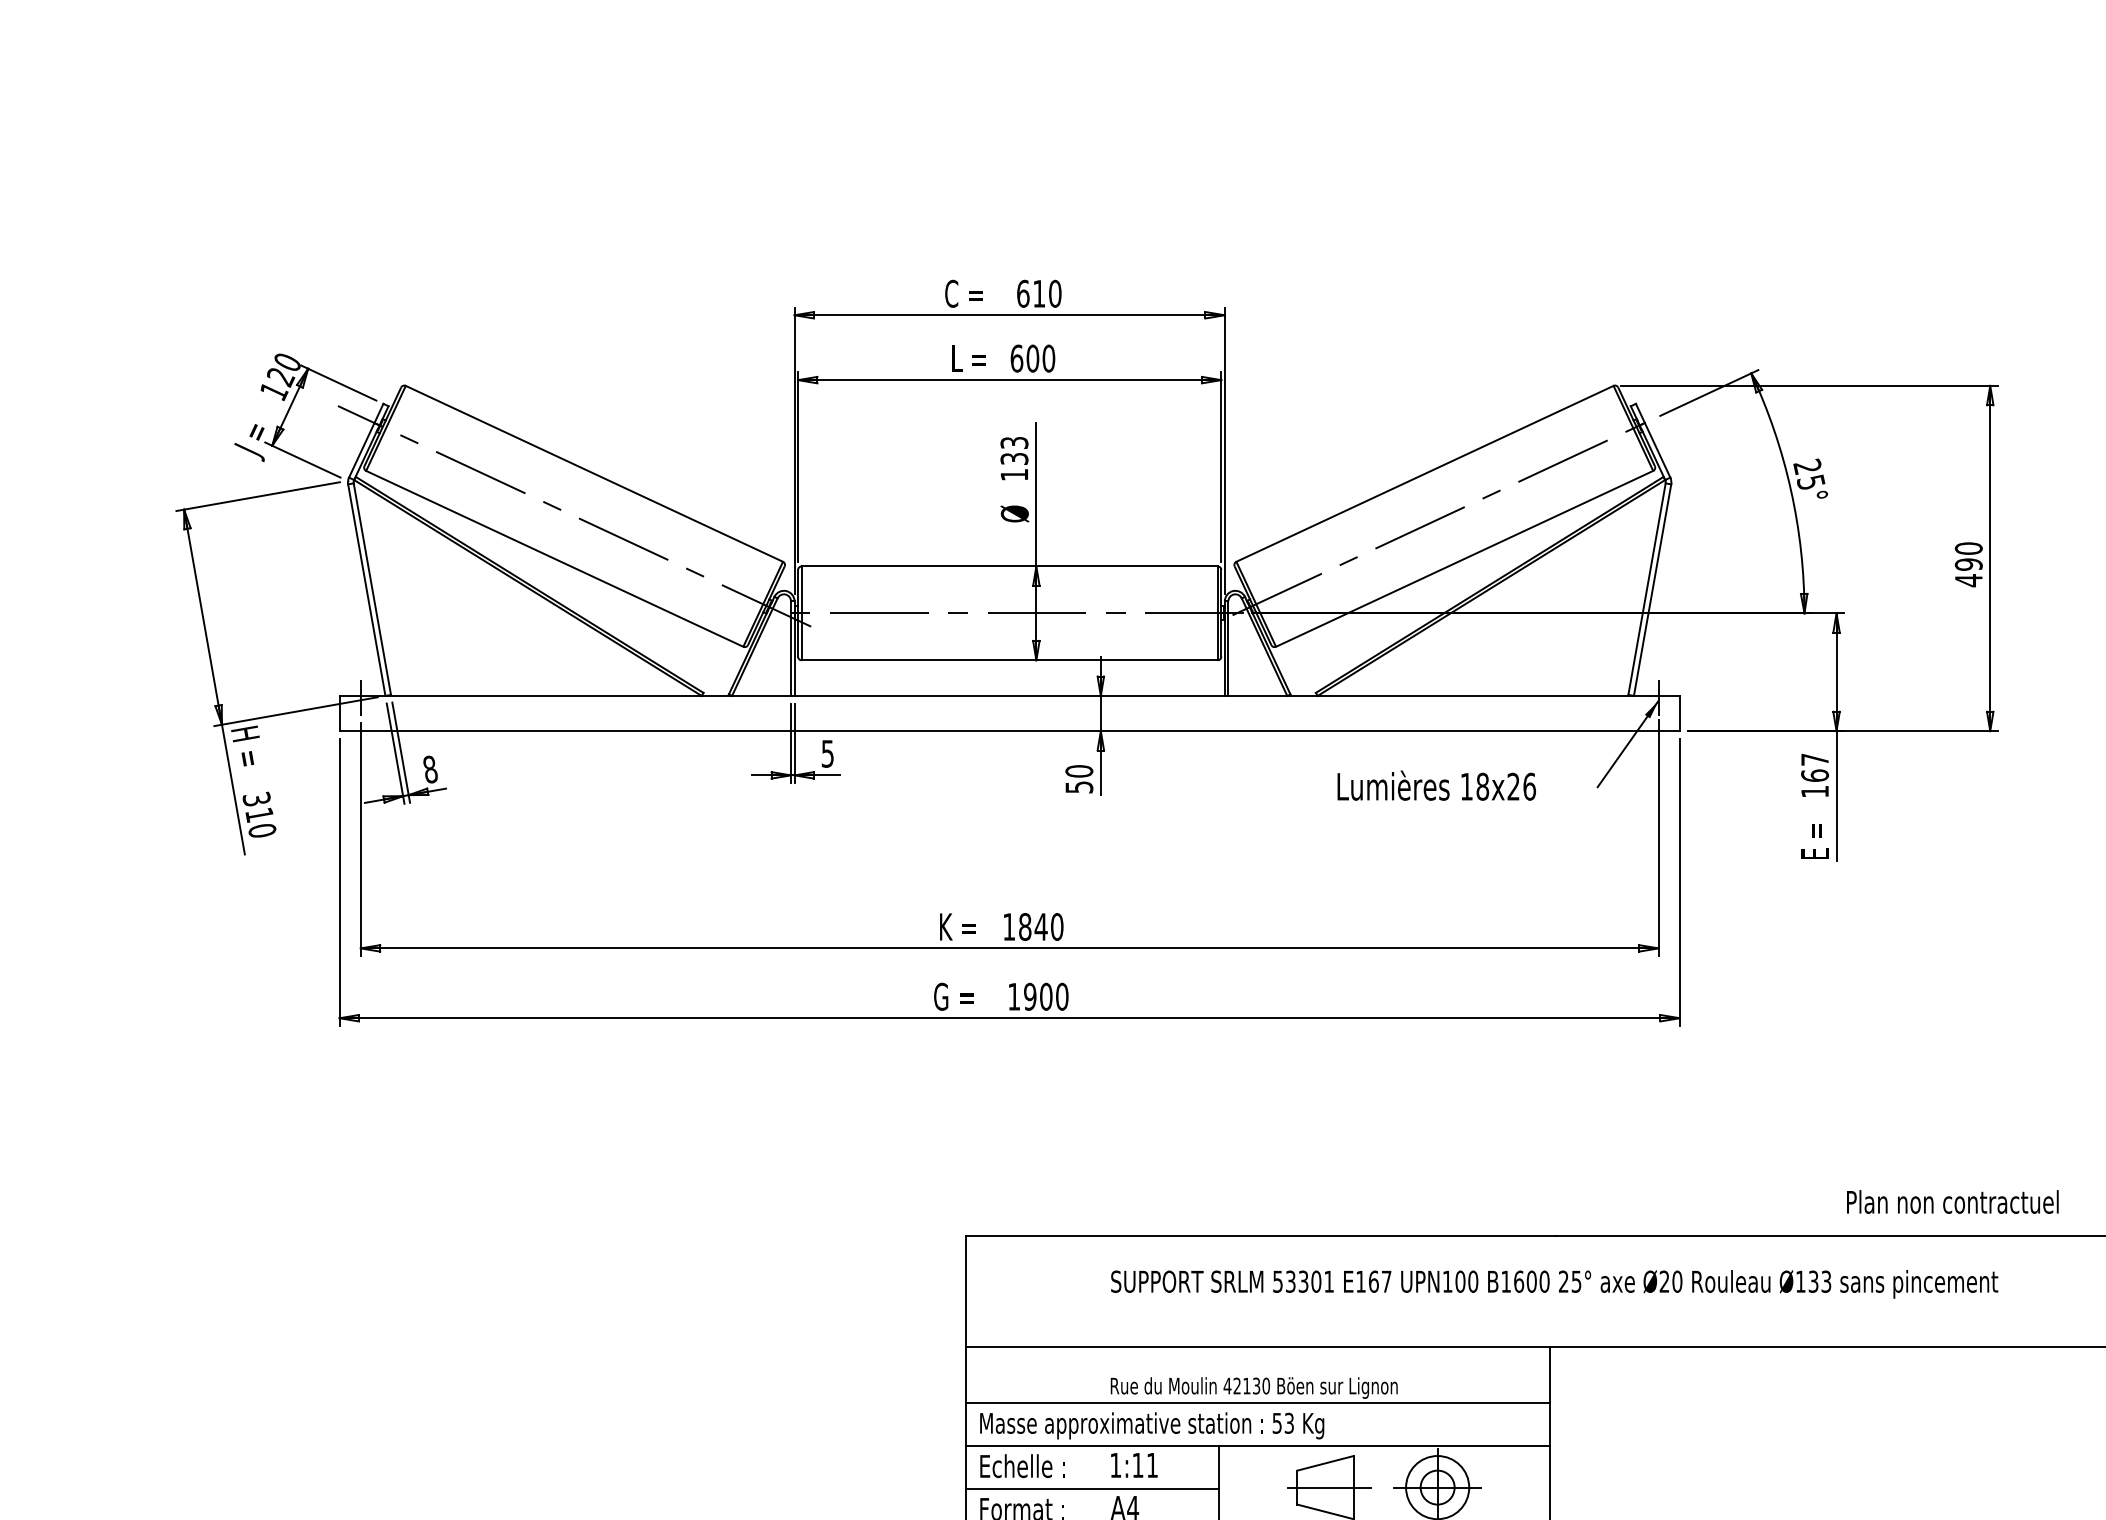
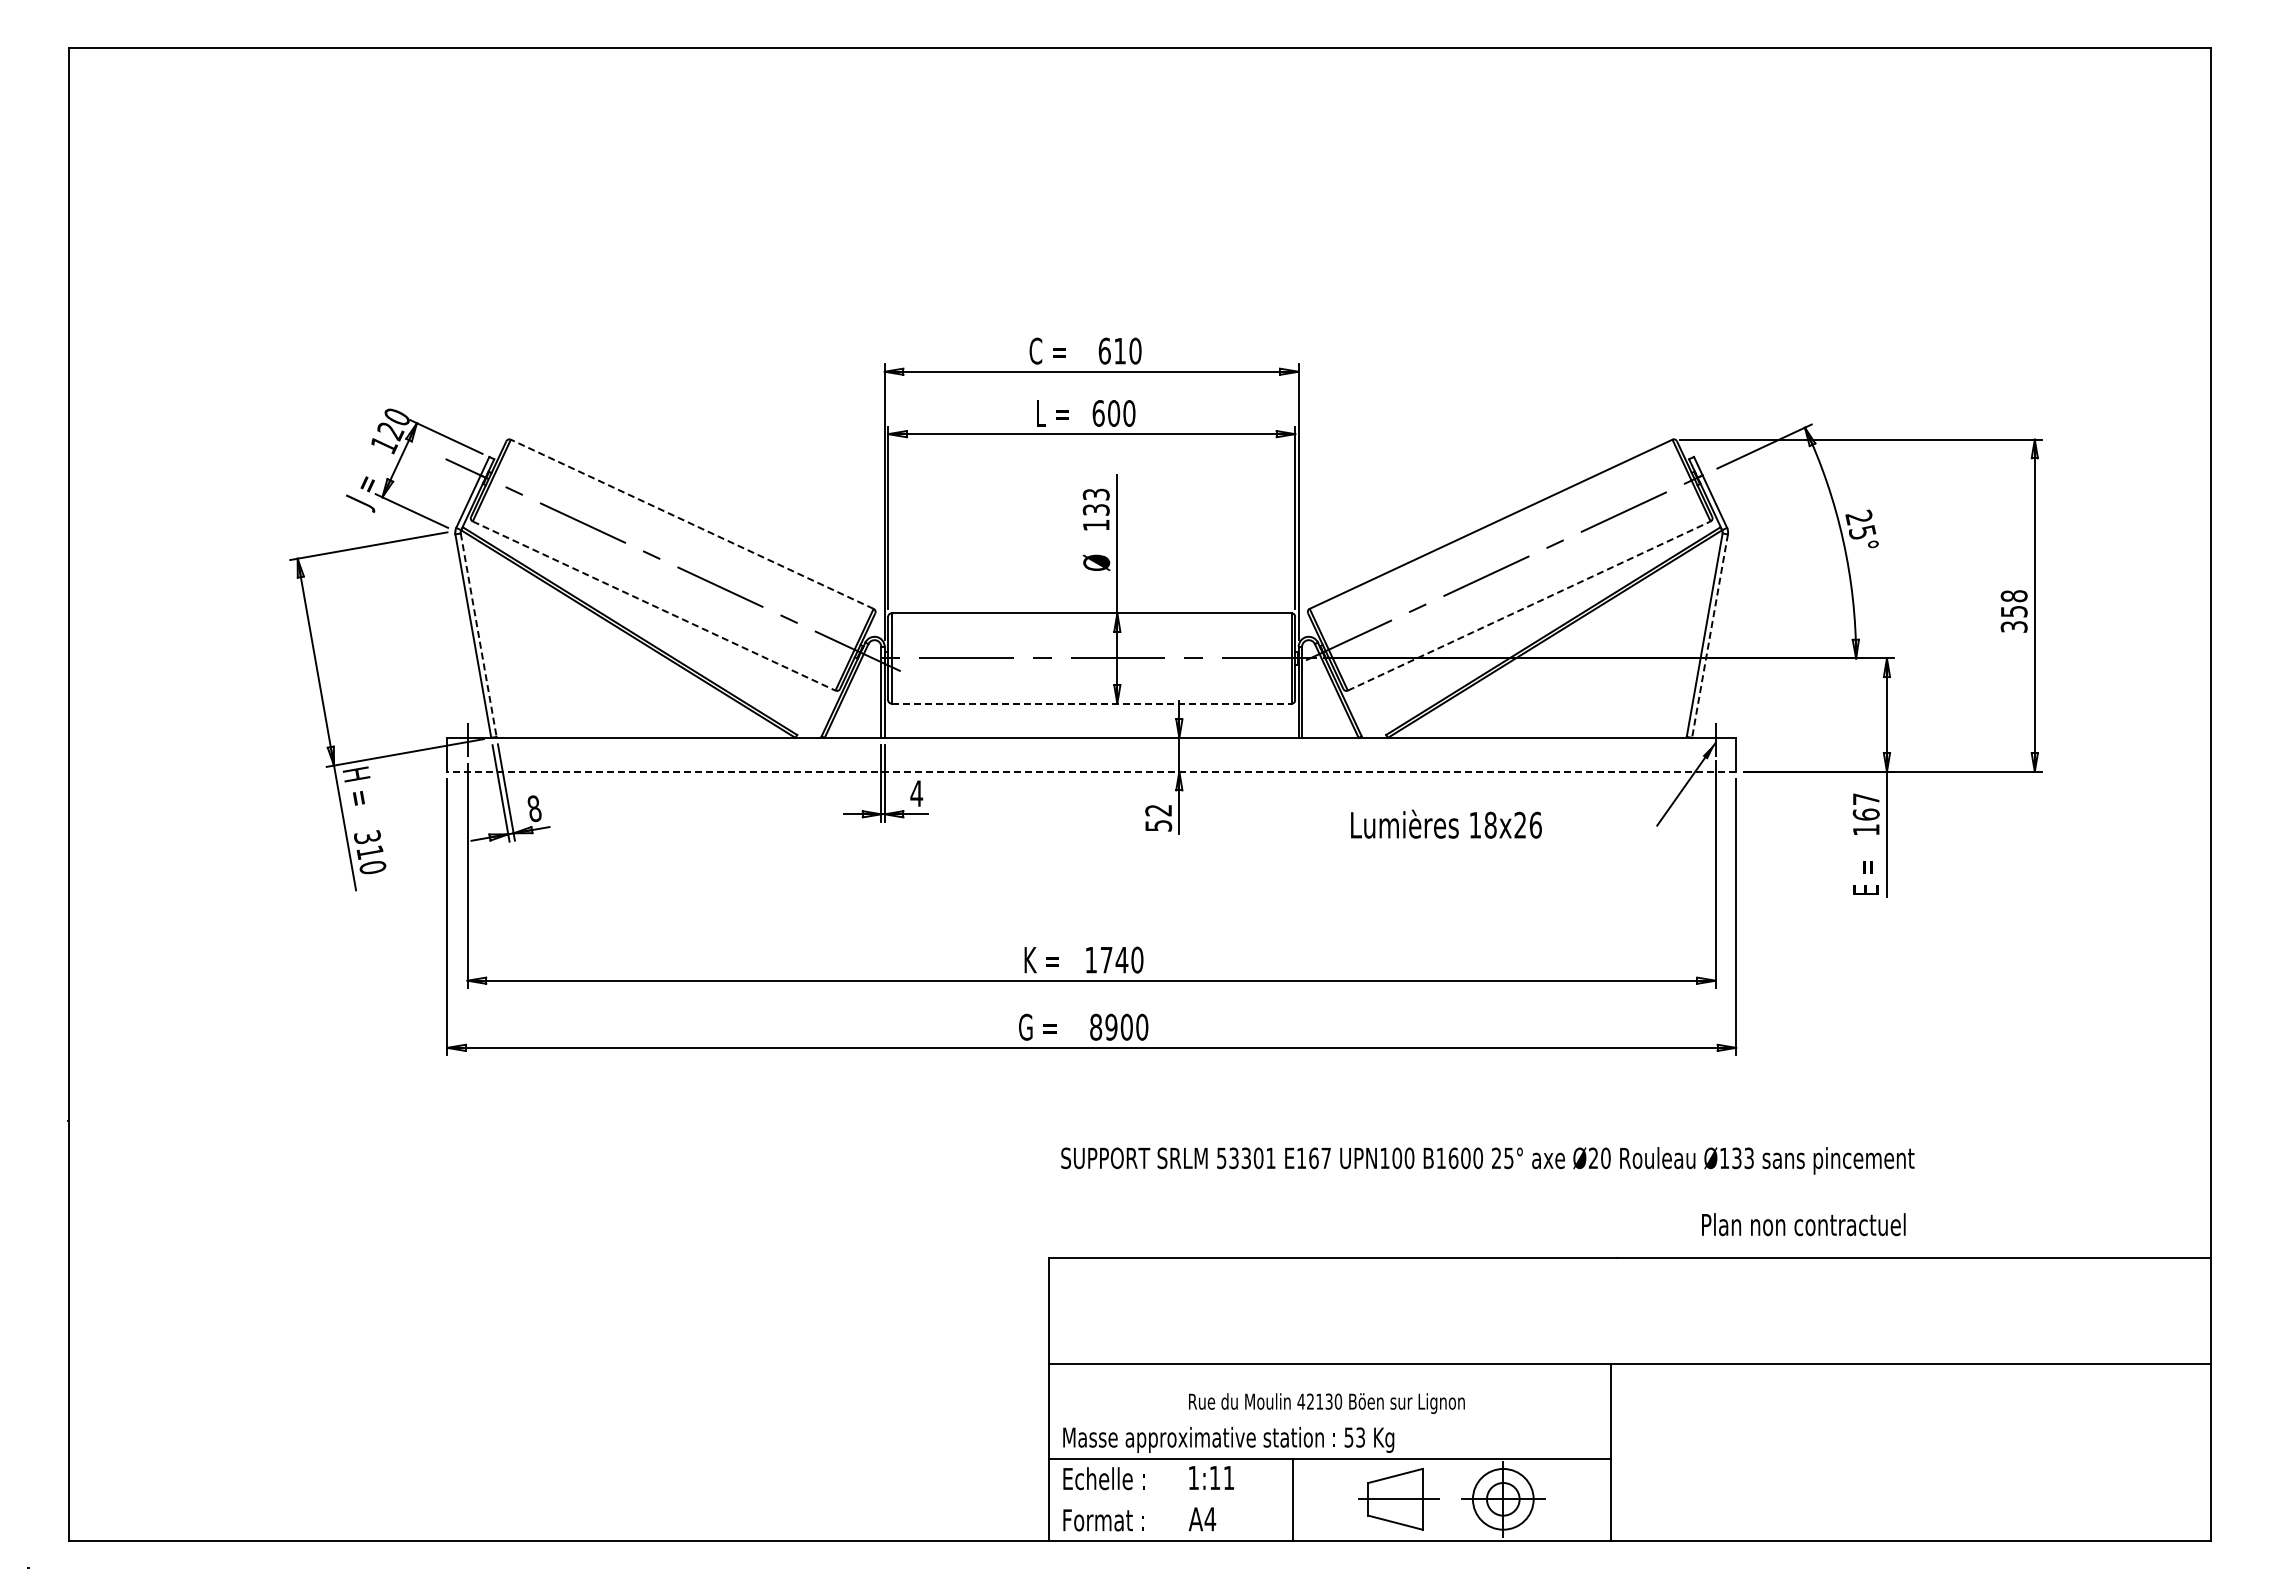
line: (593, 474) -> (691, 524), solid -> dashed
line: (1464, 558) -> (1529, 605), solid -> dashed
line: (555, 559) -> (654, 606), solid -> dashed
text: (1968, 564) -> (2013, 611), 490 -> 358
line: (372, 589) -> (478, 635), solid -> dashed
line: (1652, 590) -> (1709, 636), solid -> dashed
line: (1010, 660) -> (1092, 703), solid -> dashed
line: (1009, 730) -> (1091, 771), solid -> dashed
text: (827, 753) -> (916, 793), 5 -> 4
text: (1079, 771) -> (1158, 810), 50 -> 52
text: (1436, 784) -> (1446, 823), moved
text: (1025, 926) -> (1106, 959), 1840 -> 1740
text: (1014, 996) -> (1096, 1026), 1900 -> 8900
text: (1952, 1201) -> (1803, 1224), moved
text: (1554, 1283) -> (1487, 1160), moved
line: (1257, 1403) -> (1330, 1418), removed
line: (1091, 1488) -> (1170, 1500), removed

